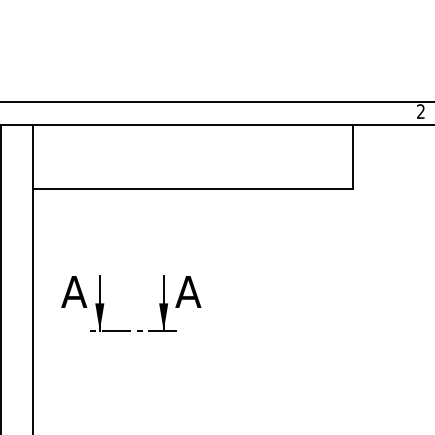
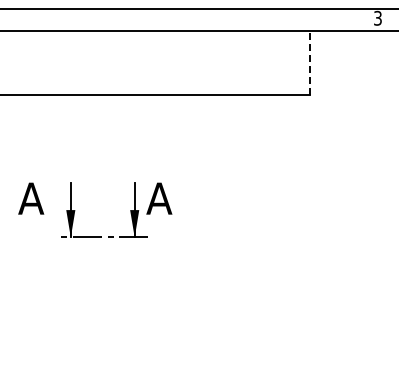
text: (420, 111) -> (377, 18), 2 -> 3
line: (352, 156) -> (309, 63), solid -> dashed
part: (159, 303) -> (130, 210), moved

